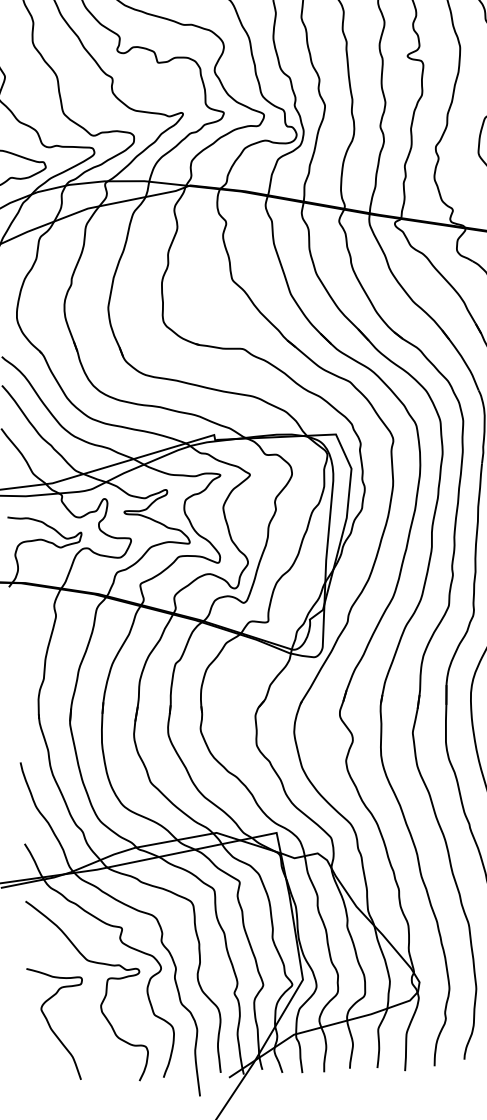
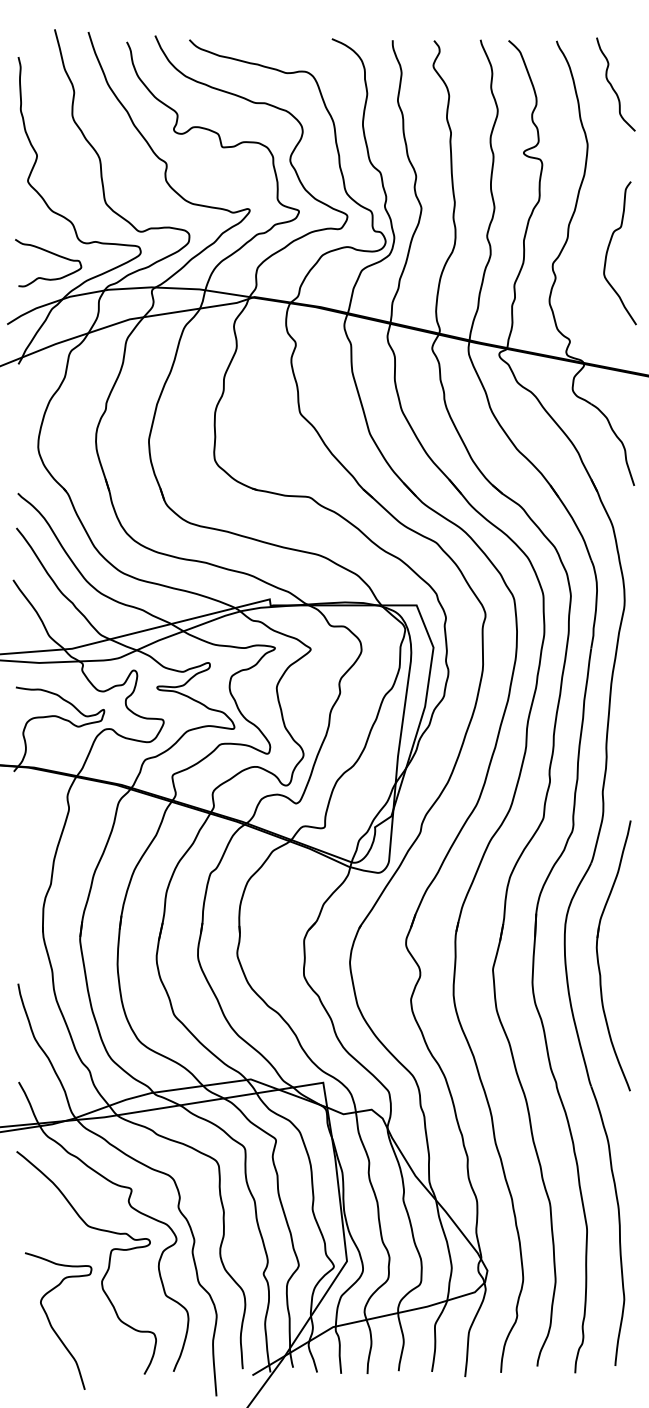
curve: (50, 1024) -> (50, 1321), moved

